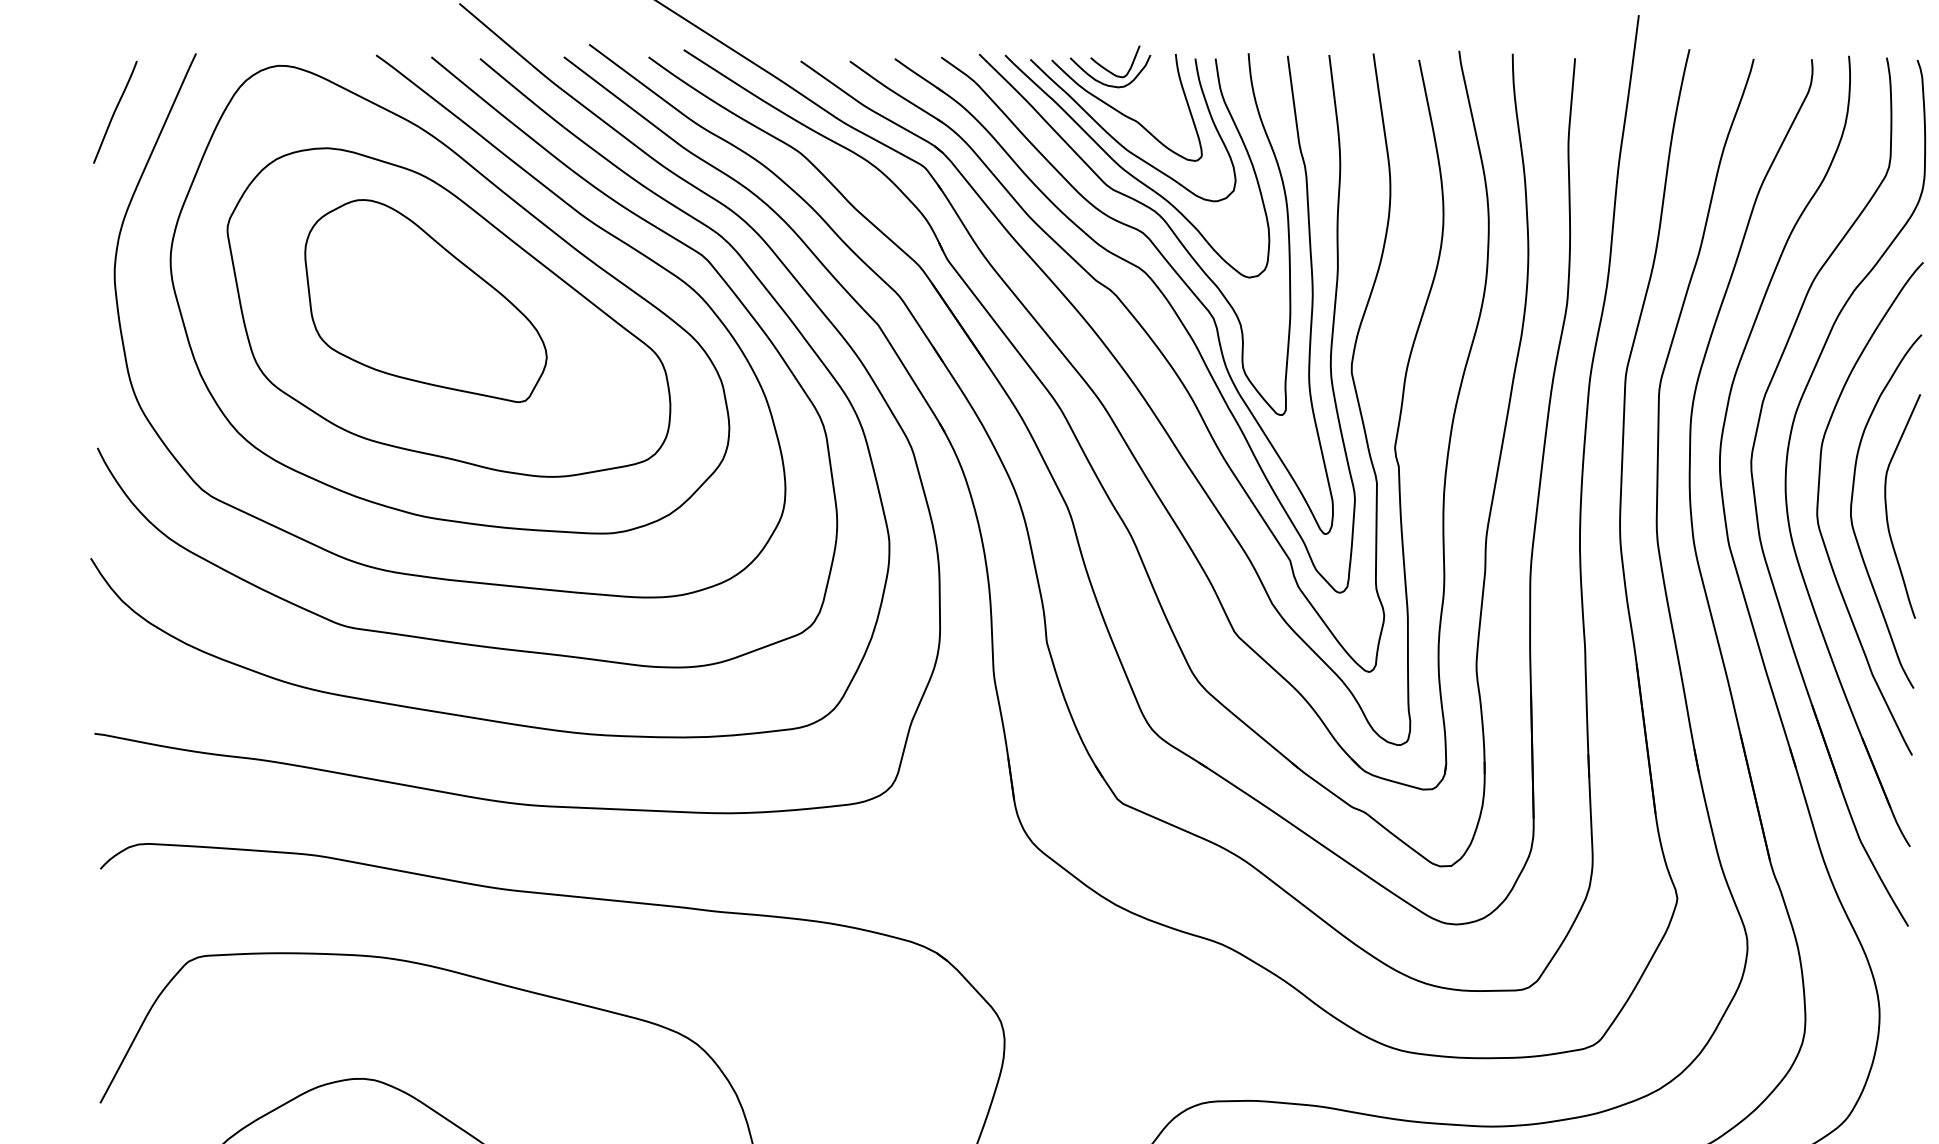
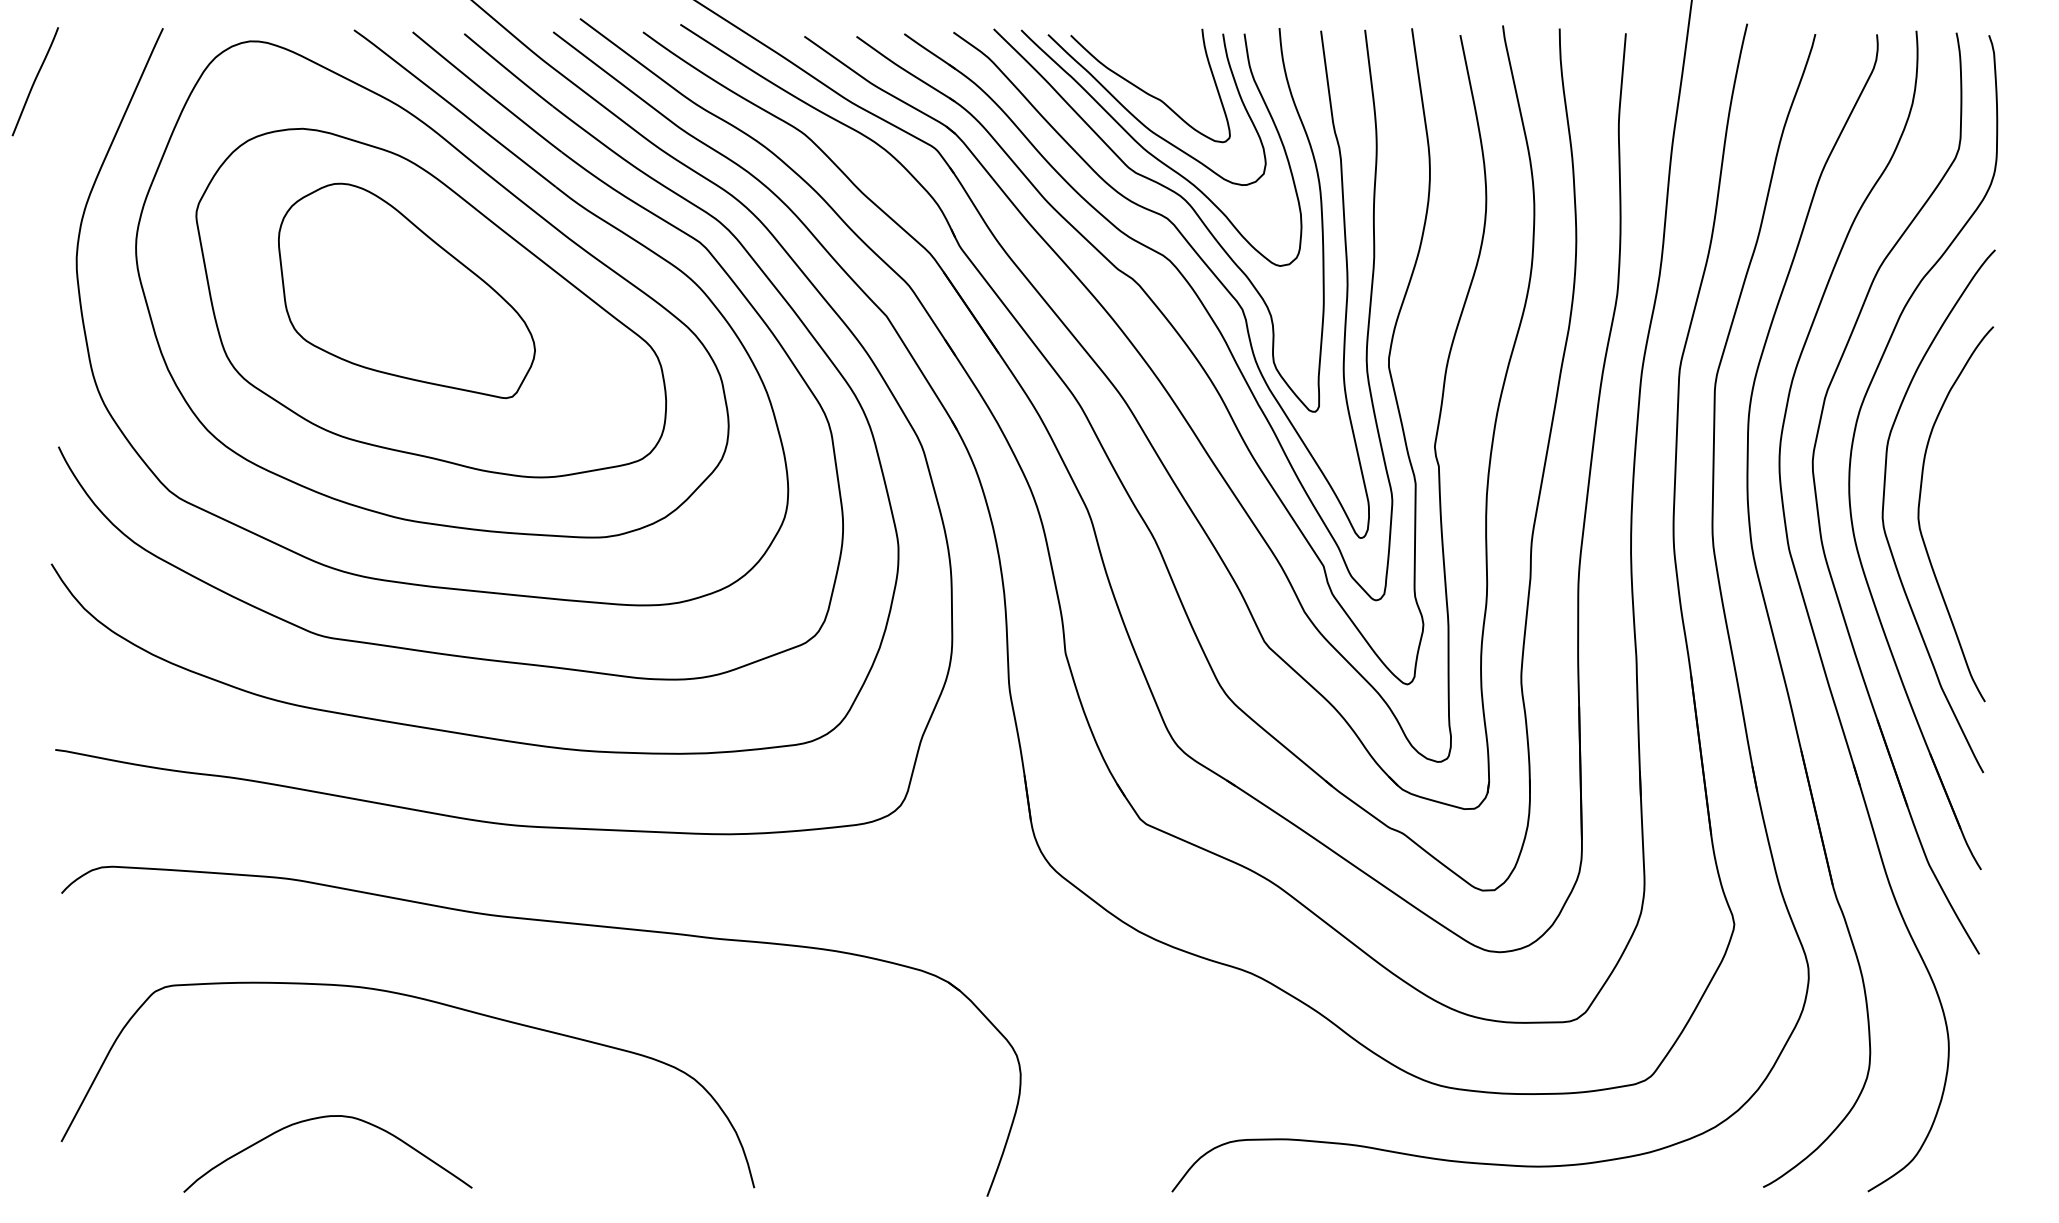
part: (1110, 66) -> (1133, 42), removed
curve: (114, 112) -> (34, 81), moved
curve: (1886, 506) -> (1956, 508), removed

